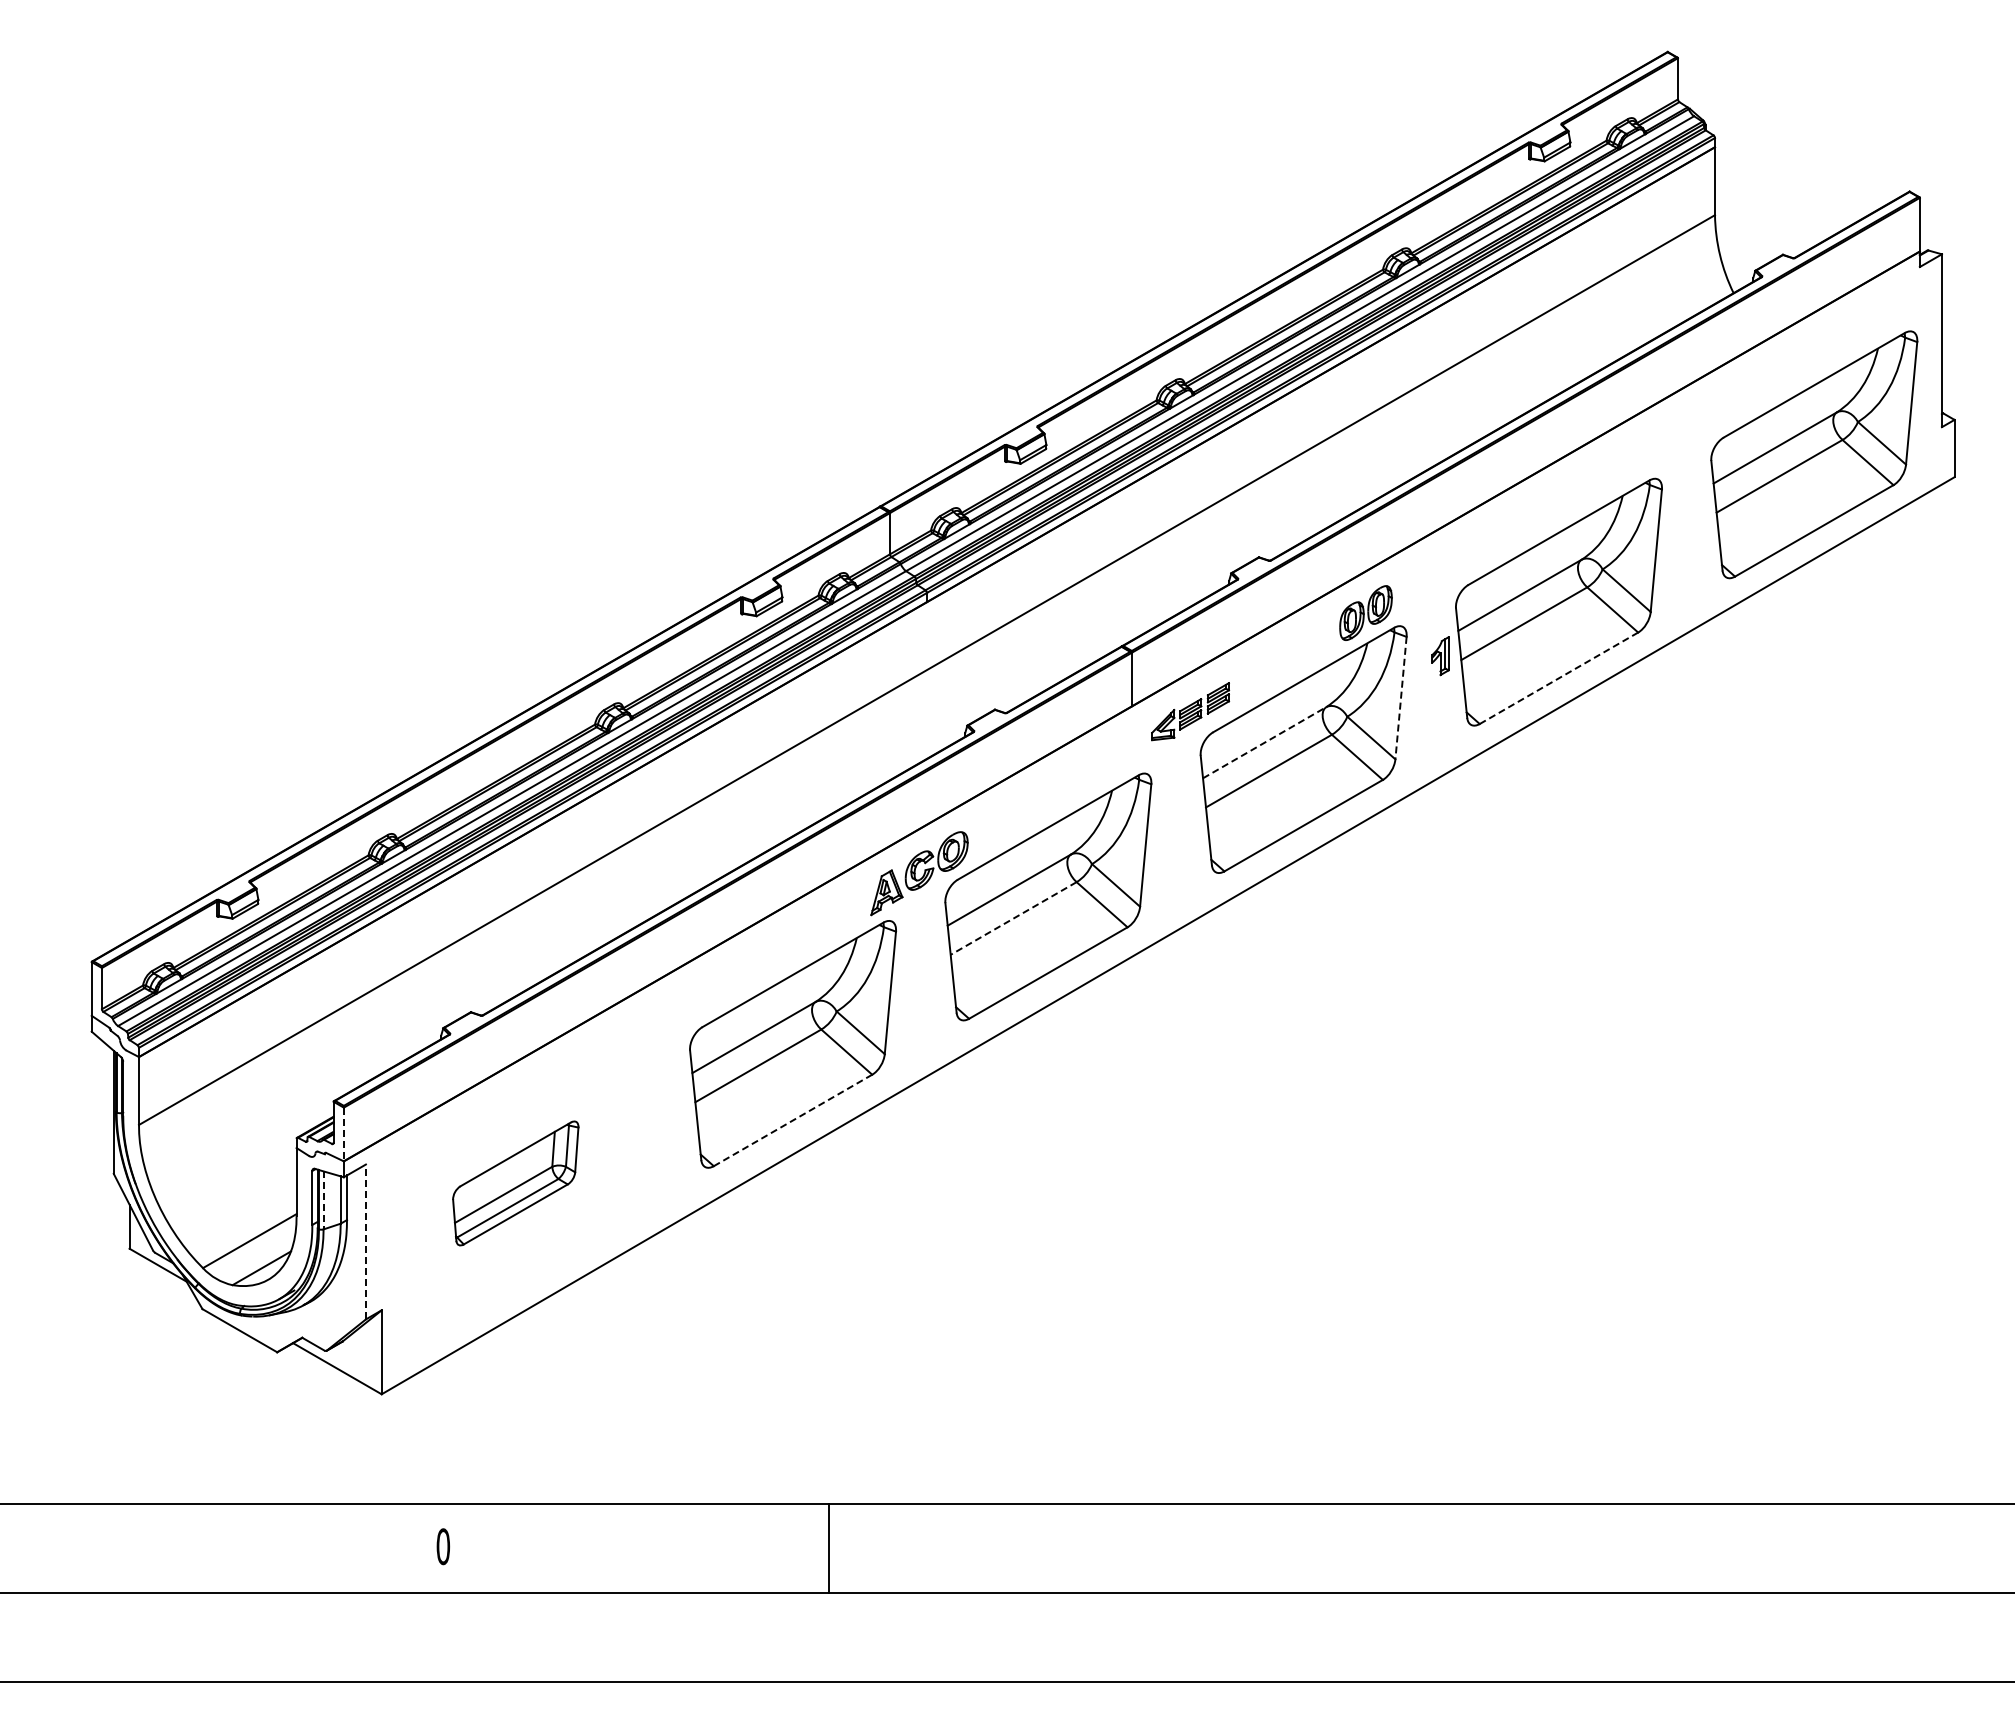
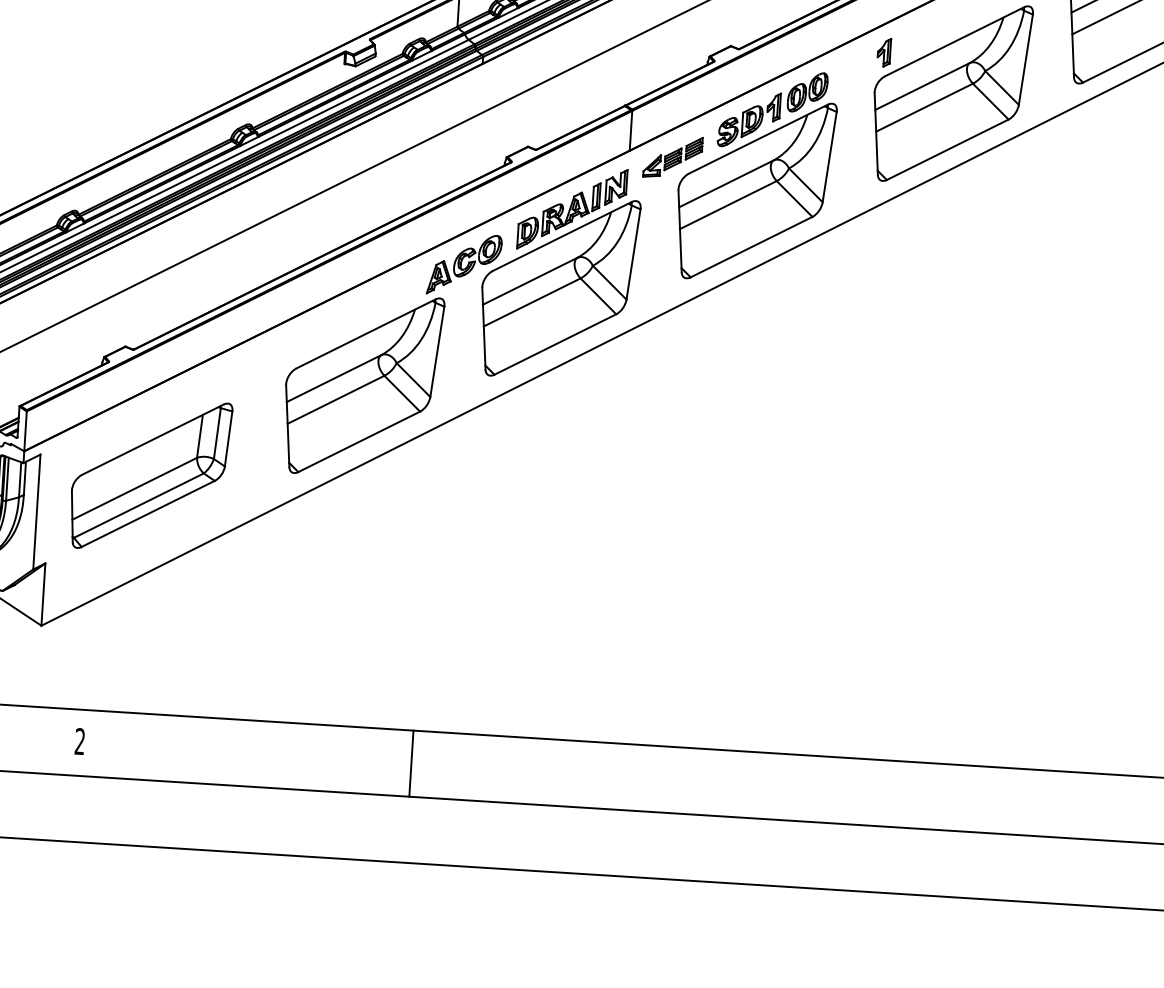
part: (1289, 654) -> (749, 119), added
part: (1440, 656) -> (884, 52), moved
line: (1558, 678) -> (947, 149), dashed -> solid
line: (1400, 698) -> (829, 157), dashed -> solid
line: (1264, 742) -> (726, 183), dashed -> solid
part: (1059, 789) -> (572, 208), added
line: (1013, 918) -> (532, 302), dashed -> solid
line: (792, 1120) -> (358, 441), dashed -> solid
line: (343, 1134) -> (25, 431), dashed -> solid
part: (515, 1183) -> (150, 475), size x1.67
line: (323, 1200) -> (7, 479), dashed -> solid
line: (365, 1241) -> (36, 511), dashed -> solid
text: (443, 1546) -> (80, 741), 0 -> 2
line: (829, 1547) -> (411, 763), moved

